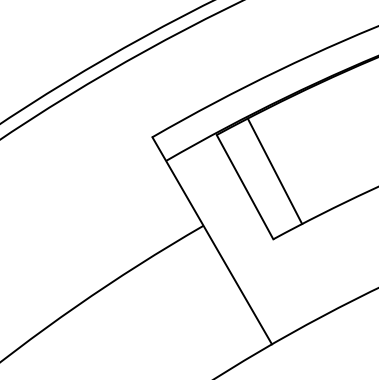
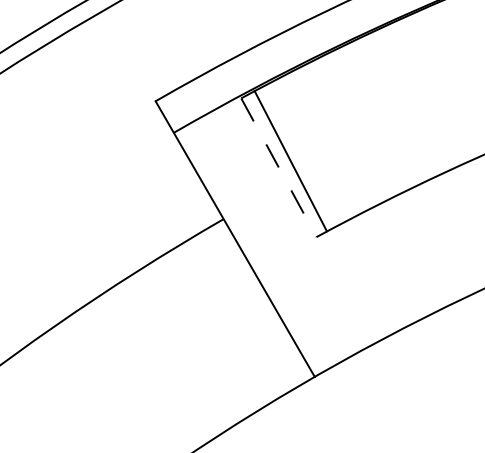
line: (274, 171) -> (290, 161), moved
line: (245, 187) -> (279, 168), solid -> dashed

